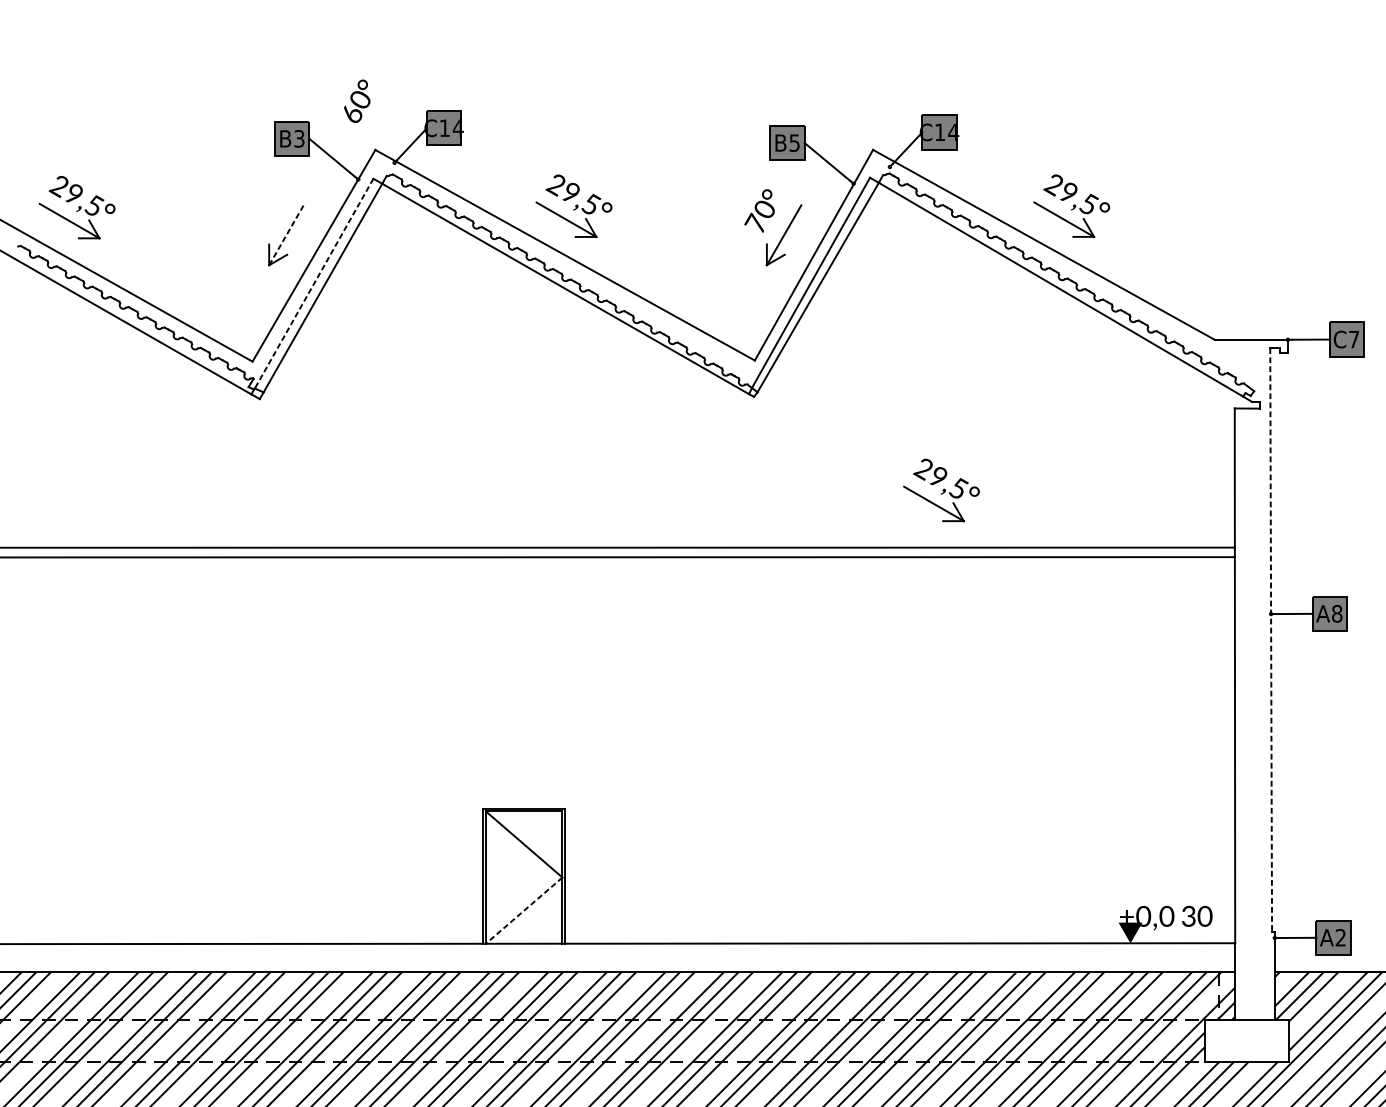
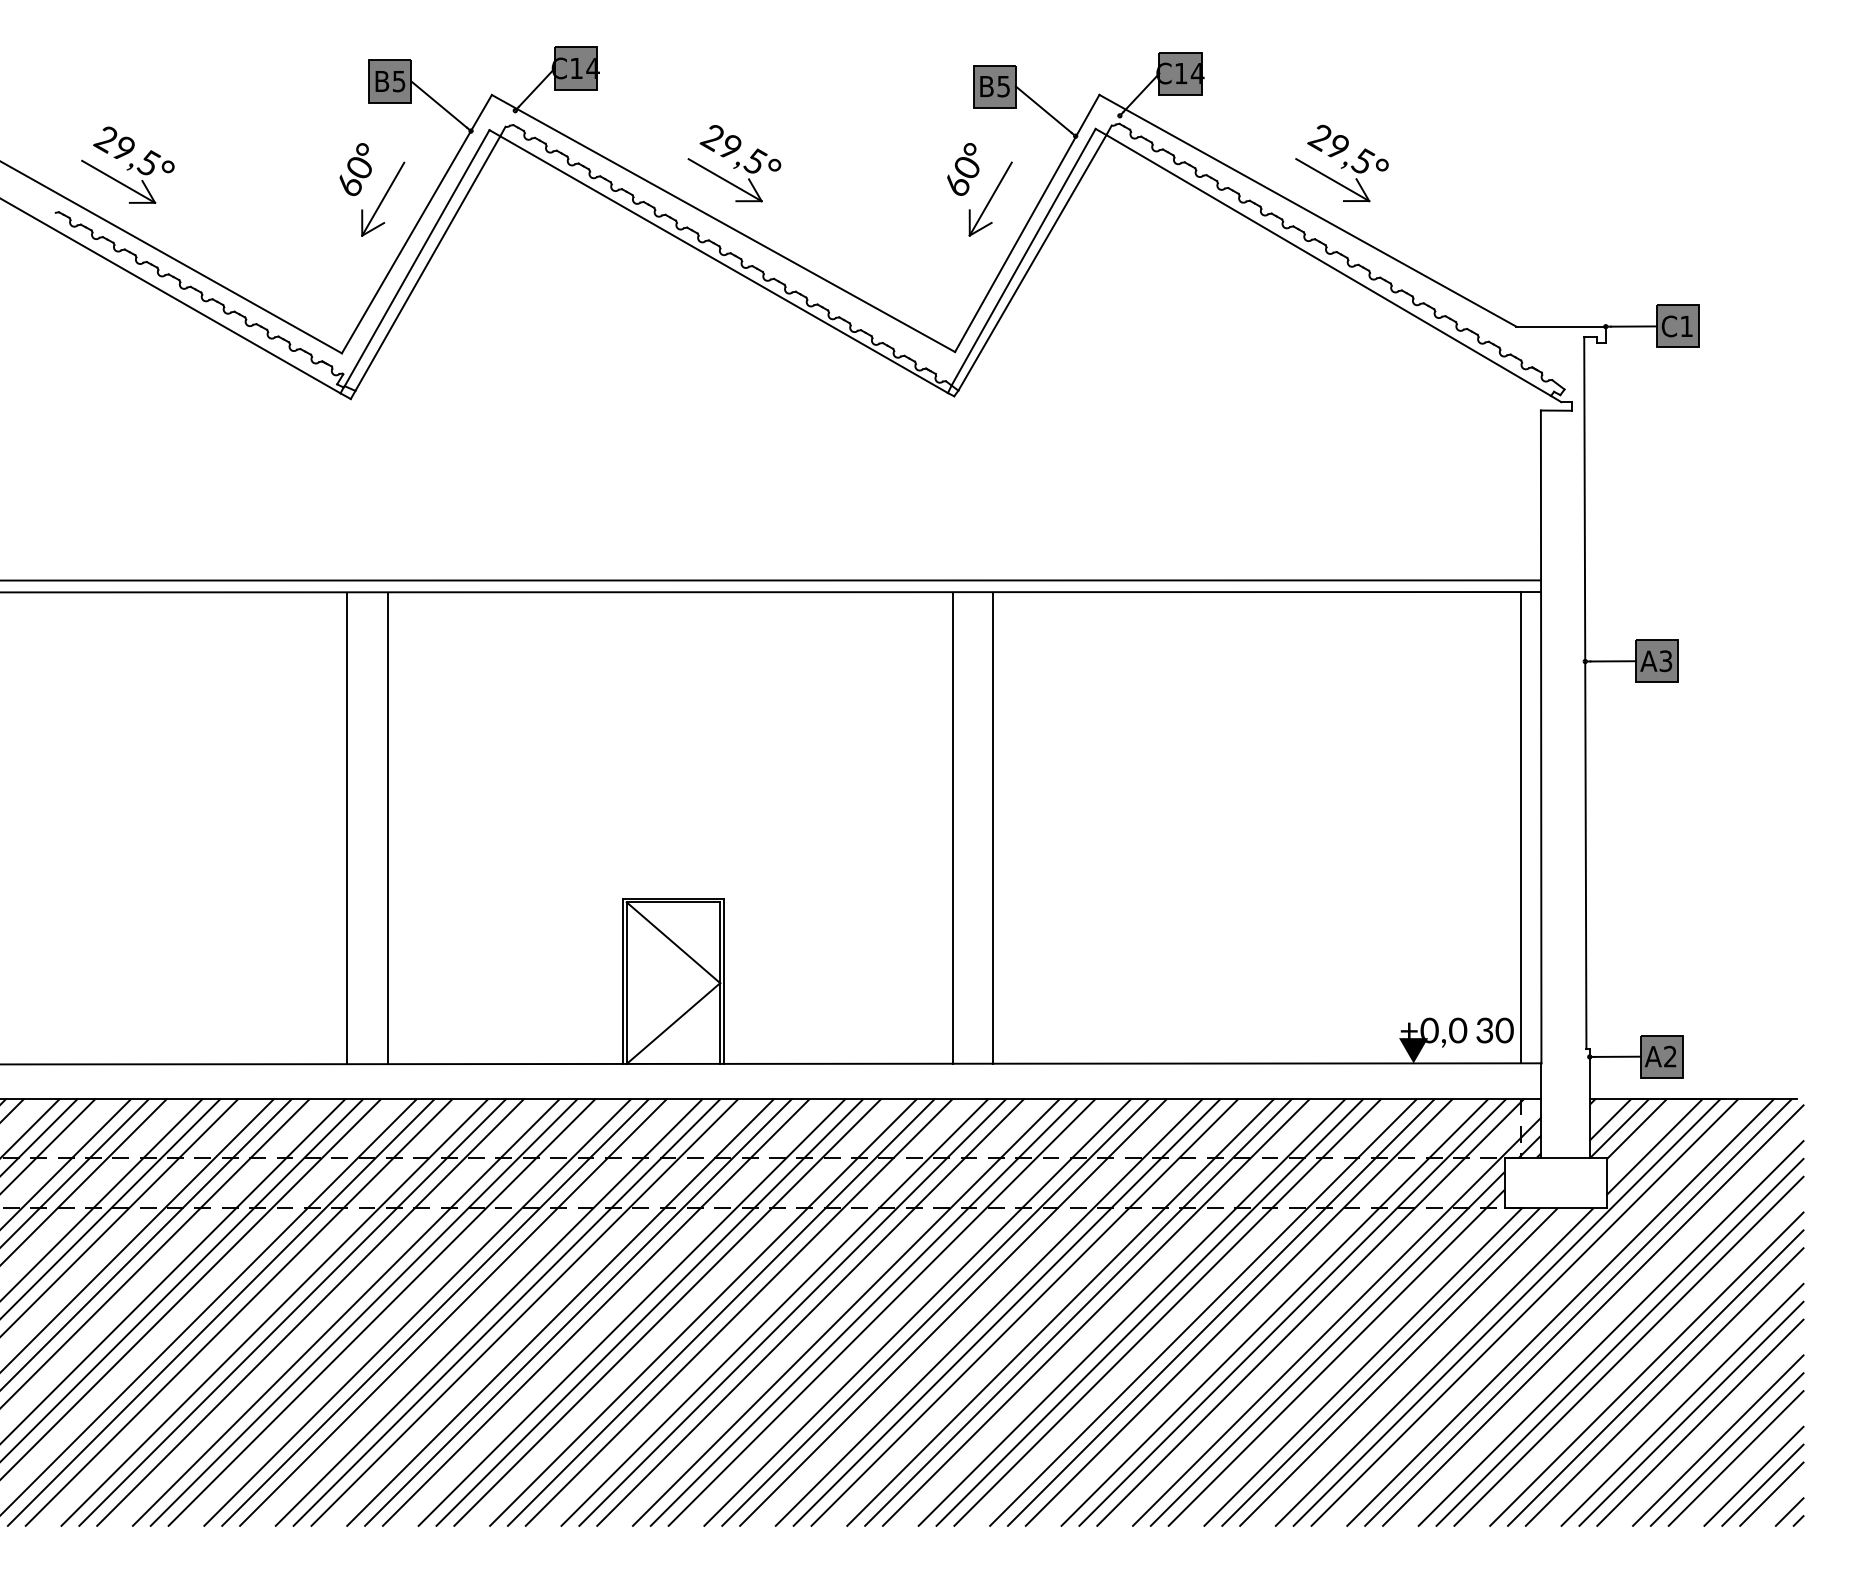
text: (357, 101) -> (355, 169), moved
text: (299, 138) -> (399, 80), B3 -> B5
text: (755, 222) -> (955, 183), 70 -> 60
line: (286, 234) -> (383, 198), dashed -> solid
line: (313, 283) -> (416, 258), dashed -> solid
text: (1354, 339) -> (1686, 326), C7 -> C1
part: (941, 490) -> (1182, 510), removed
text: (1336, 613) -> (1665, 660), A8 -> A3
line: (1271, 640) -> (1585, 693), dashed -> solid
line: (256, 750) -> (346, 828), added
line: (289, 750) -> (387, 828), added
line: (752, 750) -> (952, 828), added
line: (786, 750) -> (993, 828), added
line: (1218, 750) -> (1521, 827), added
line: (524, 910) -> (673, 1023), dashed -> solid

